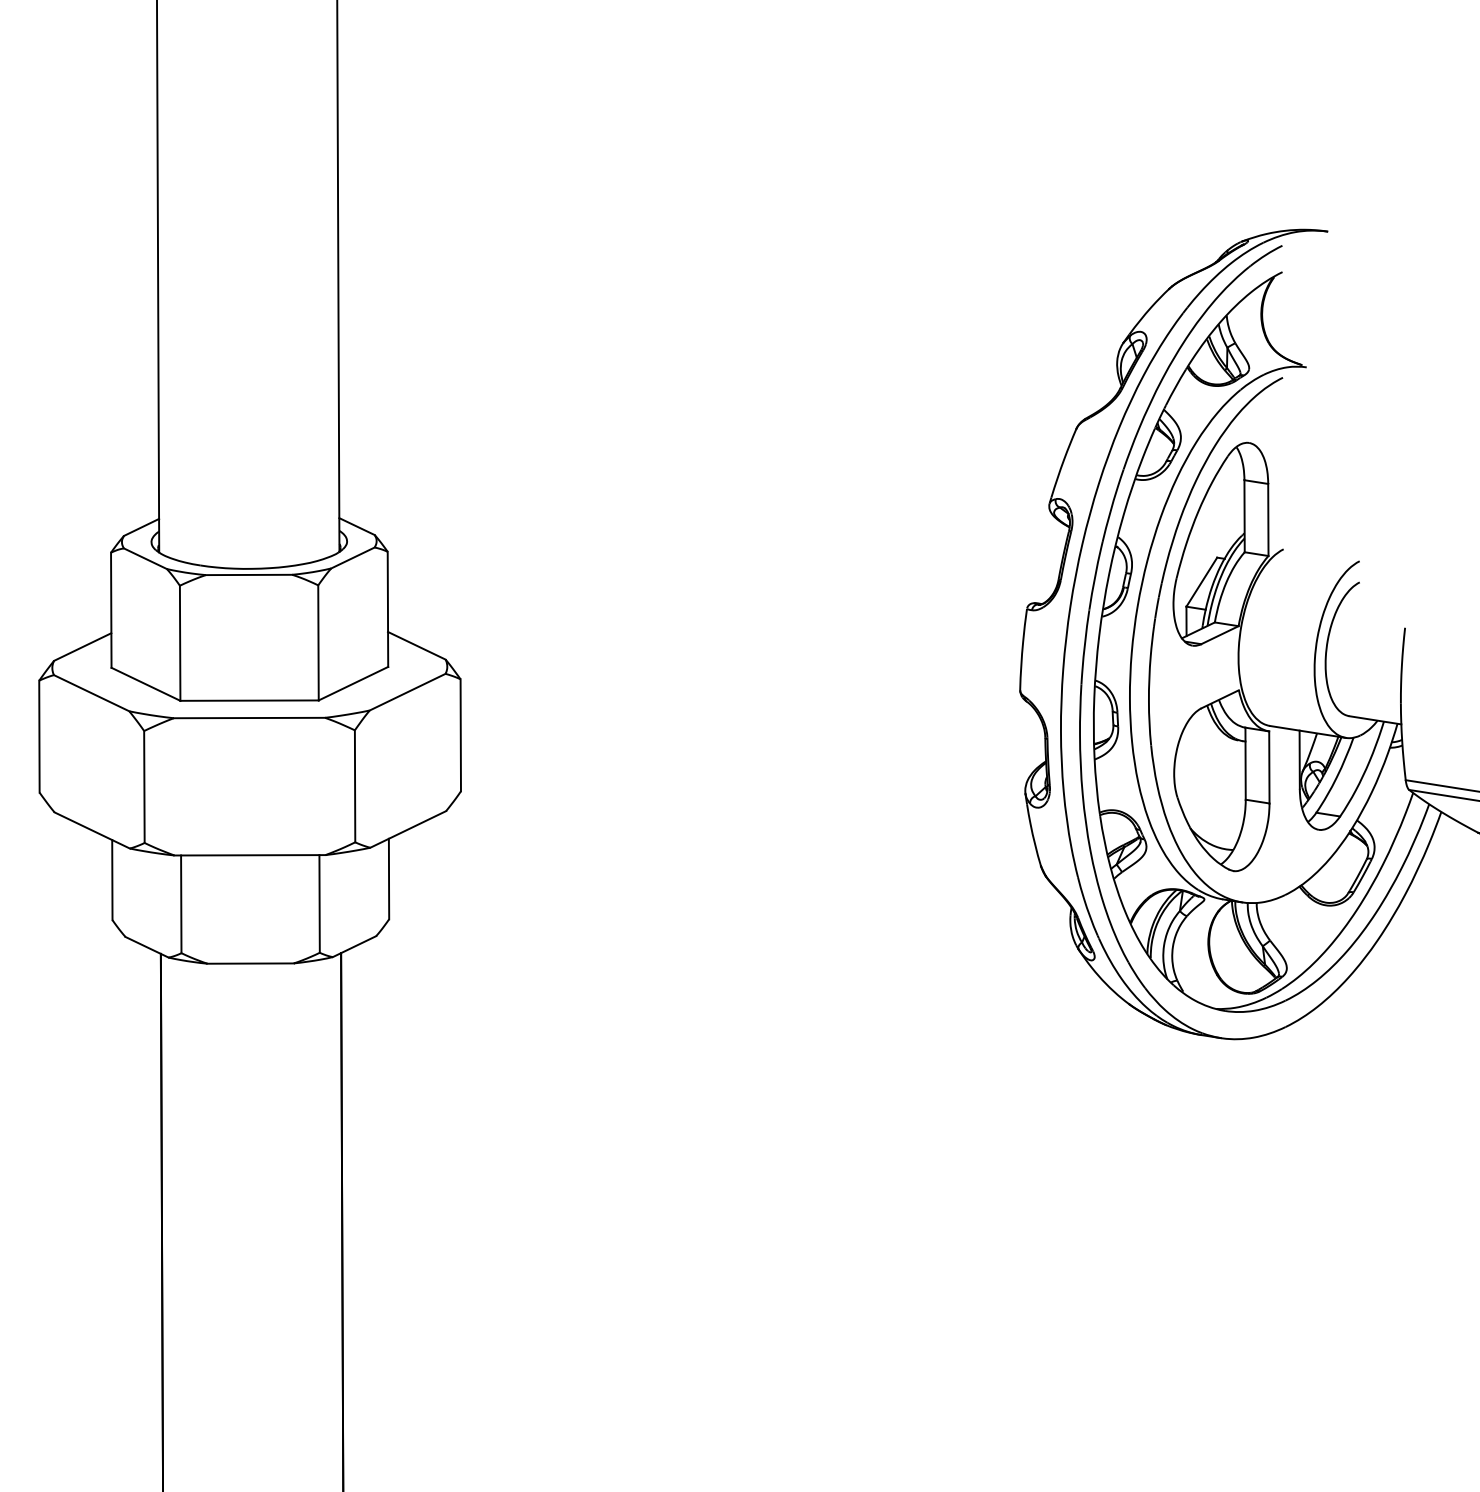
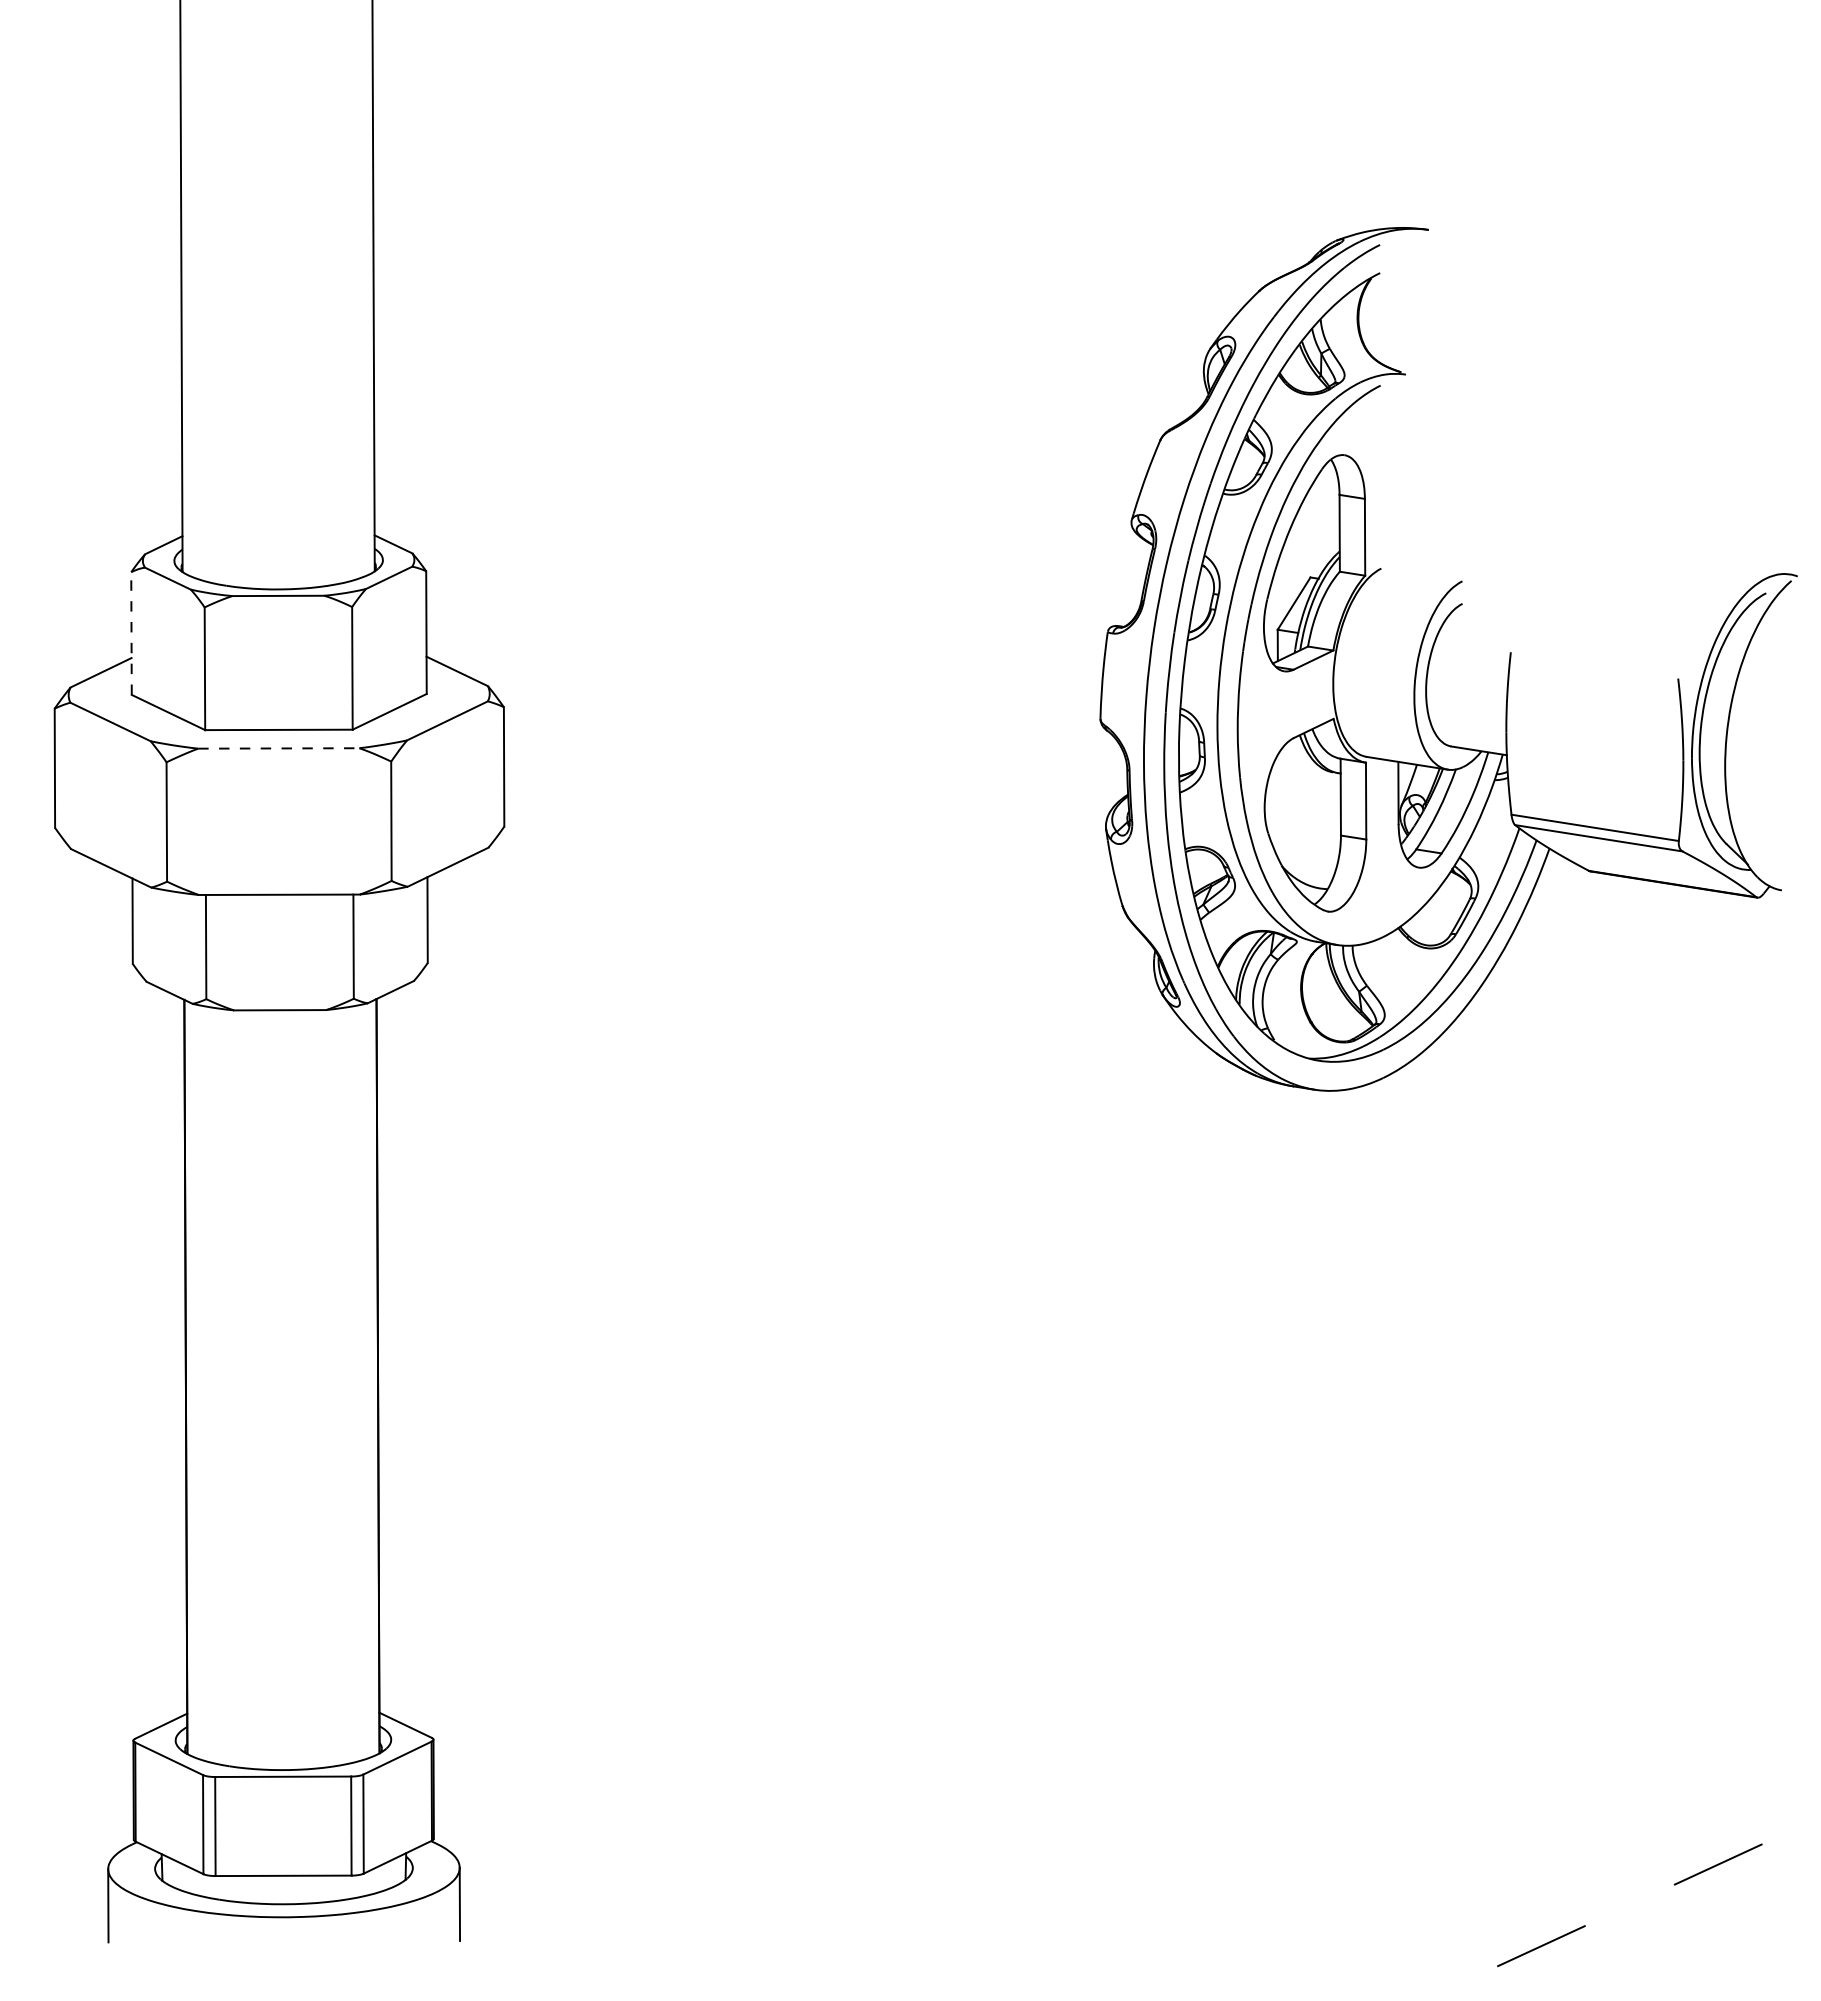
line: (111, 610) -> (131, 633), solid -> dashed
line: (249, 718) -> (278, 748), solid -> dashed

